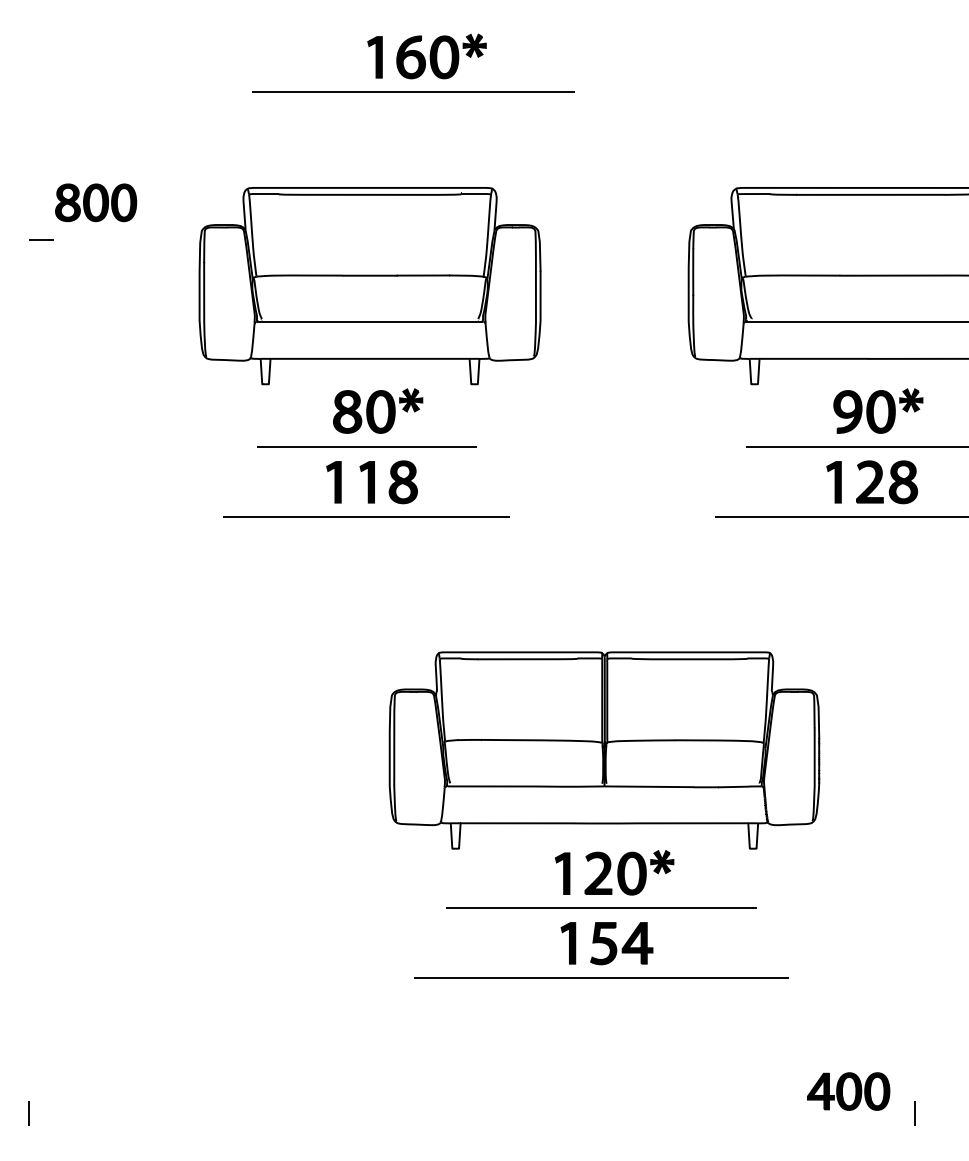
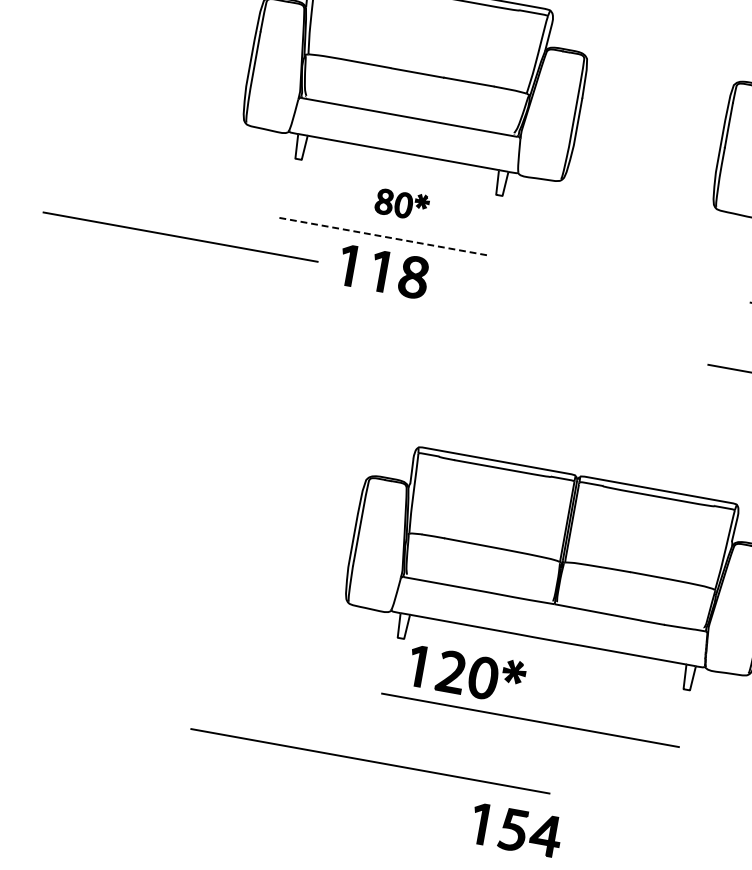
part: (378, 410) -> (402, 204), size x0.6
line: (366, 446) -> (384, 236), solid -> dashed
line: (366, 516) -> (180, 236), moved
part: (614, 872) -> (466, 673), moved
part: (606, 943) -> (515, 830), moved
line: (601, 977) -> (370, 760), moved

